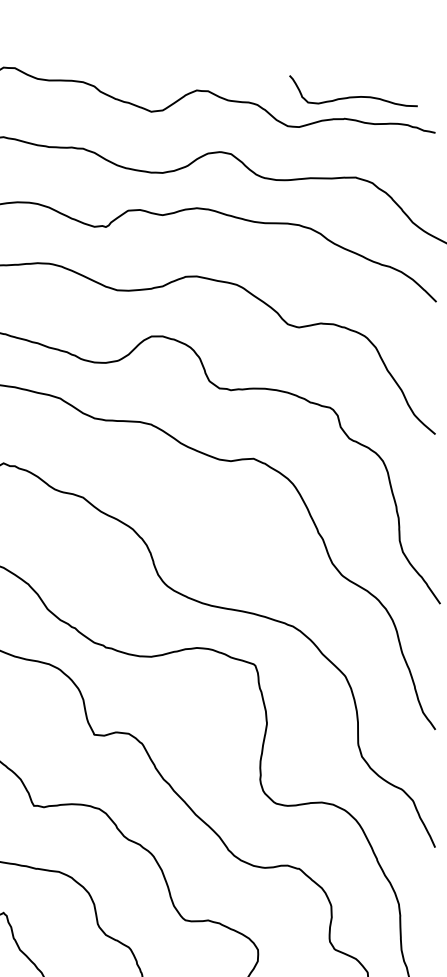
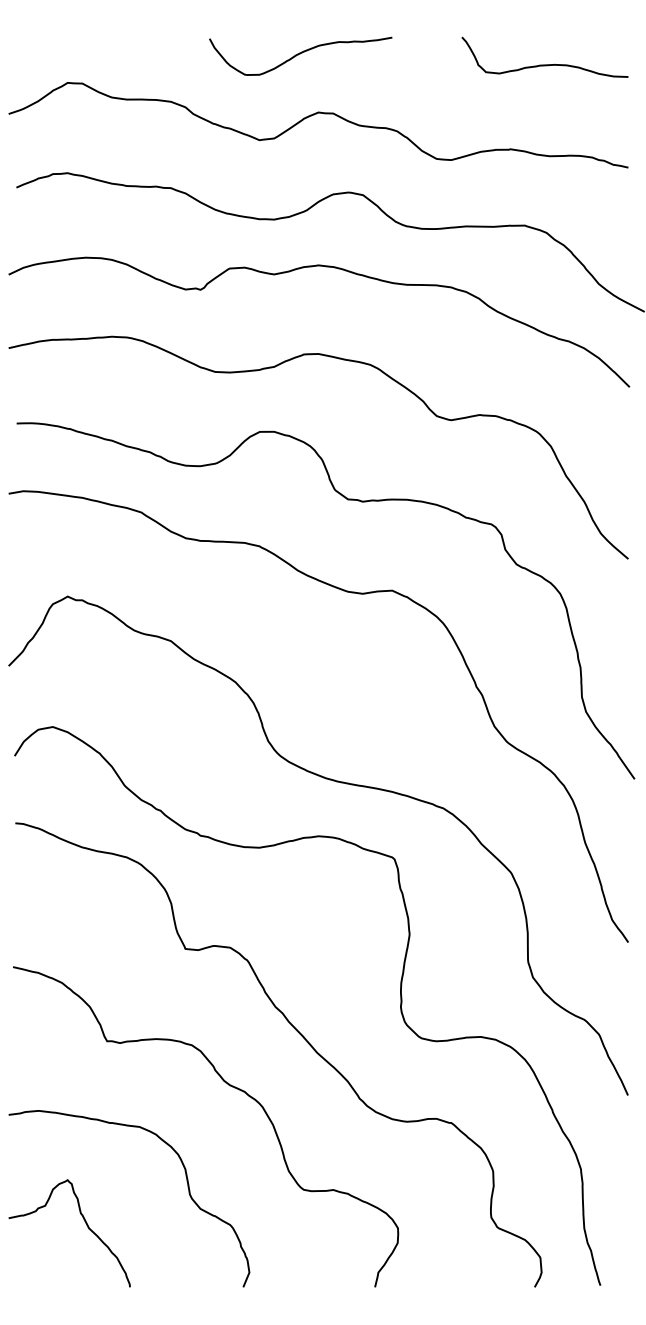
curve: (182, 45) -> (300, 54), added
curve: (353, 96) -> (544, 64), moved

